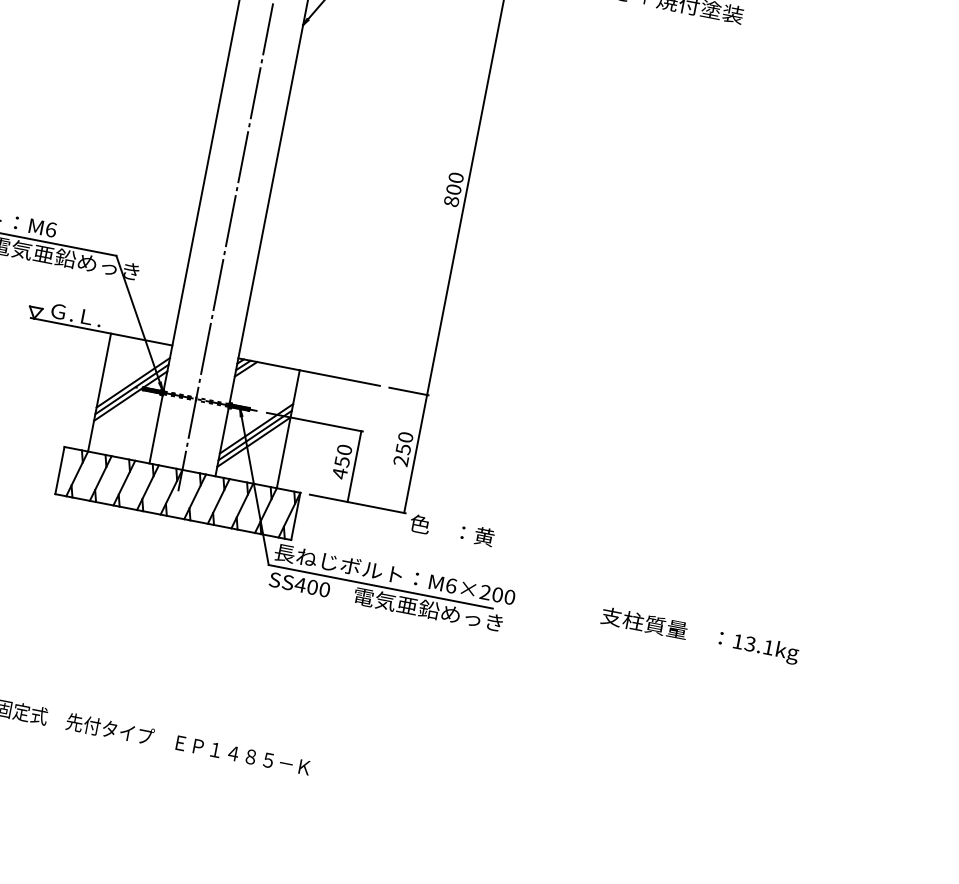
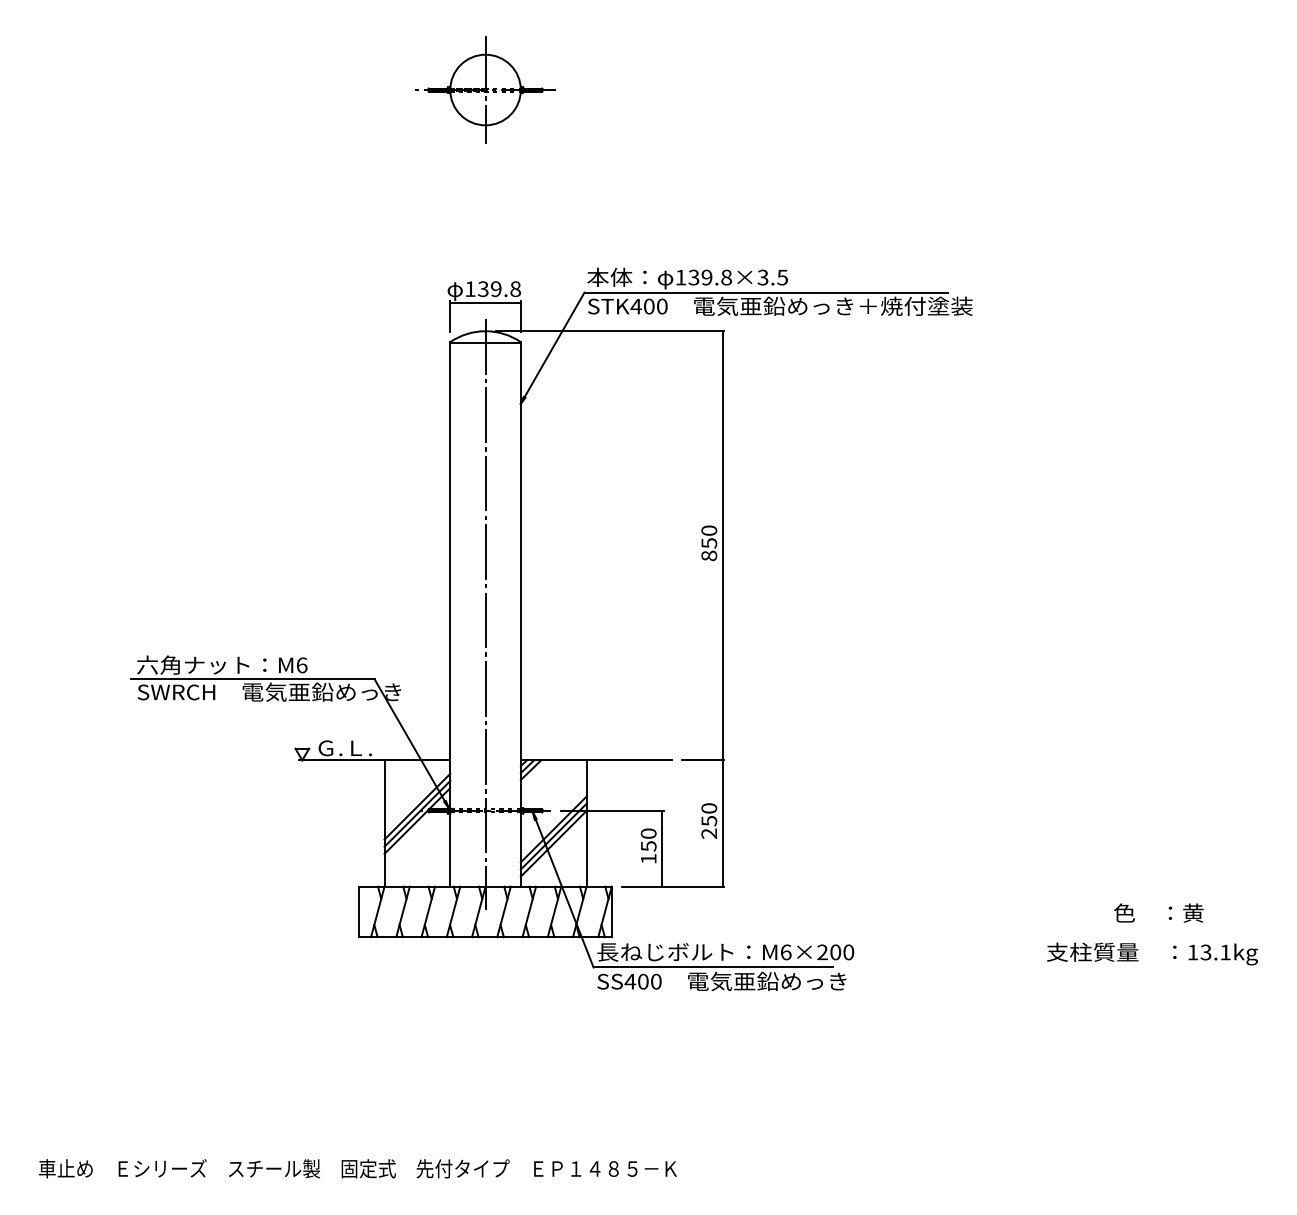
text: (454, 189) -> (709, 543), 800 -> 850
text: (339, 473) -> (648, 858), 450 -> 150
text: (451, 529) -> (1158, 912), moved
text: (700, 635) -> (1152, 953), moved

